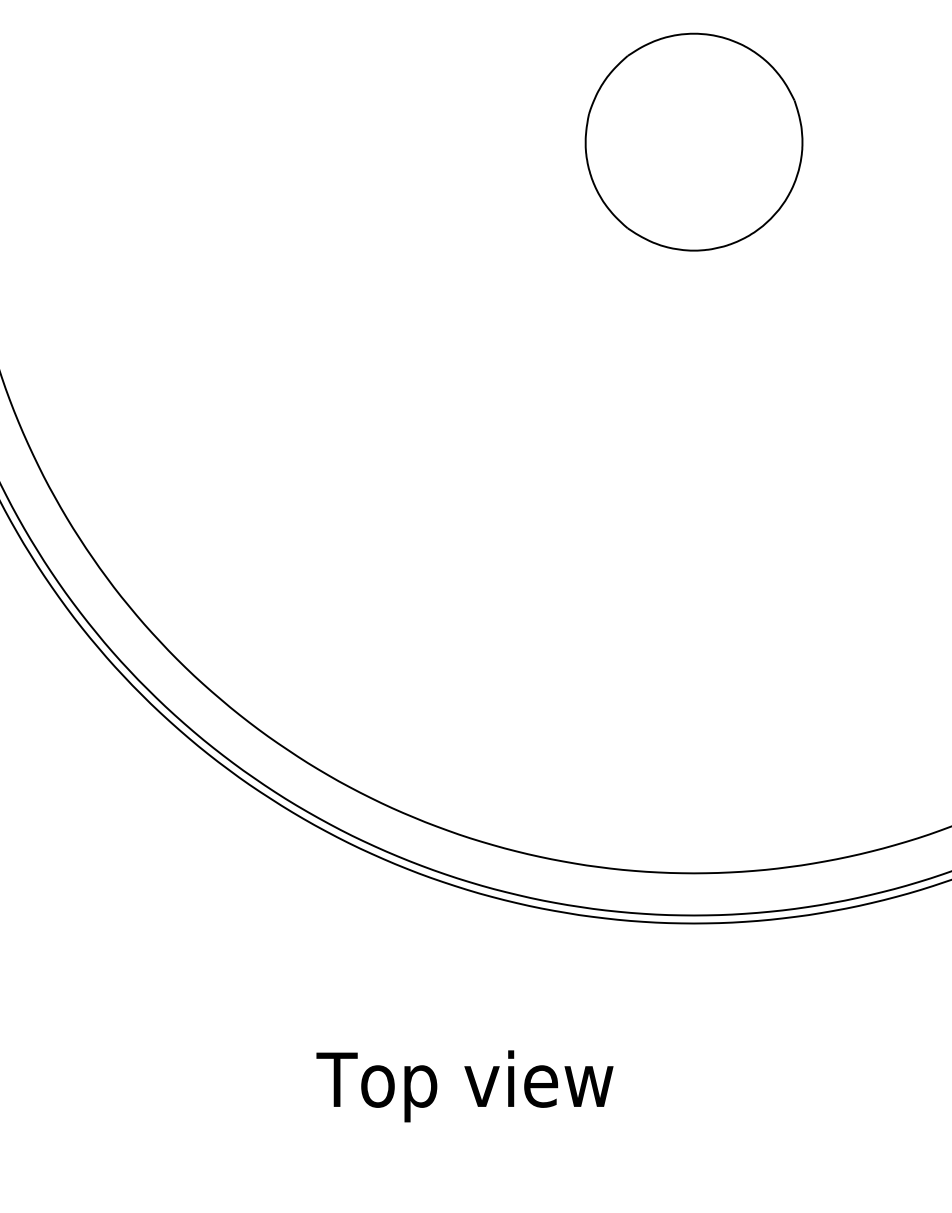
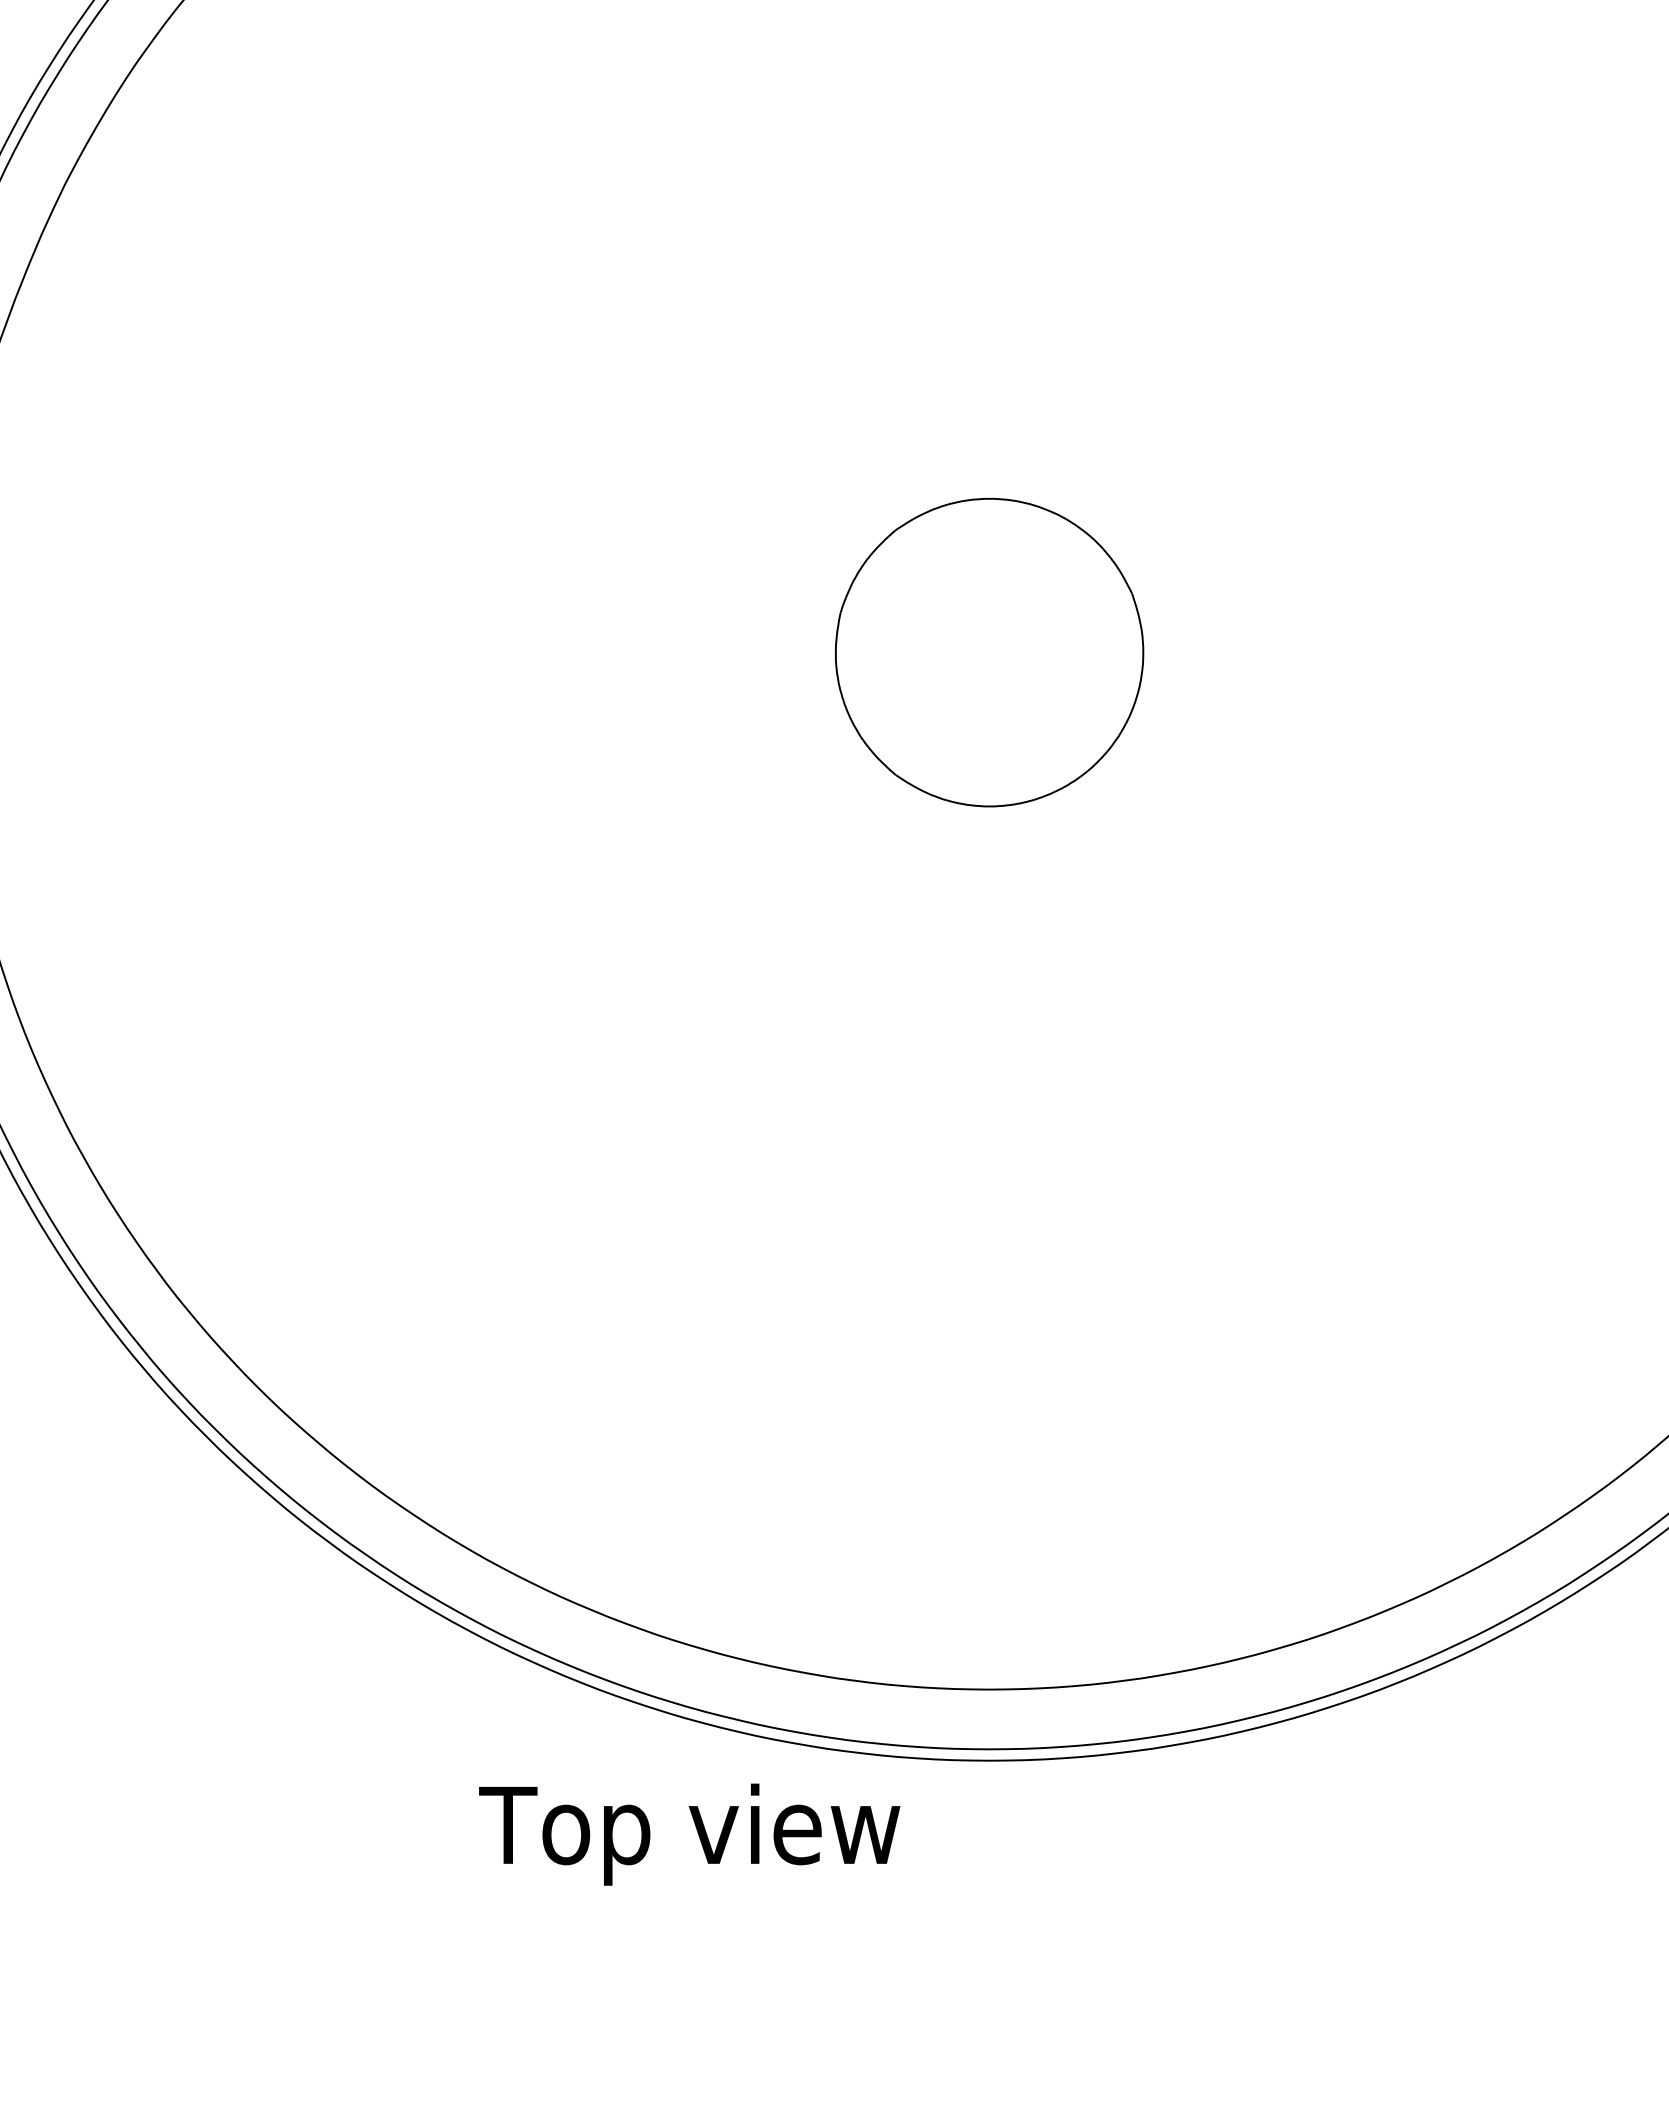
text: (464, 1086) -> (689, 1834), moved

